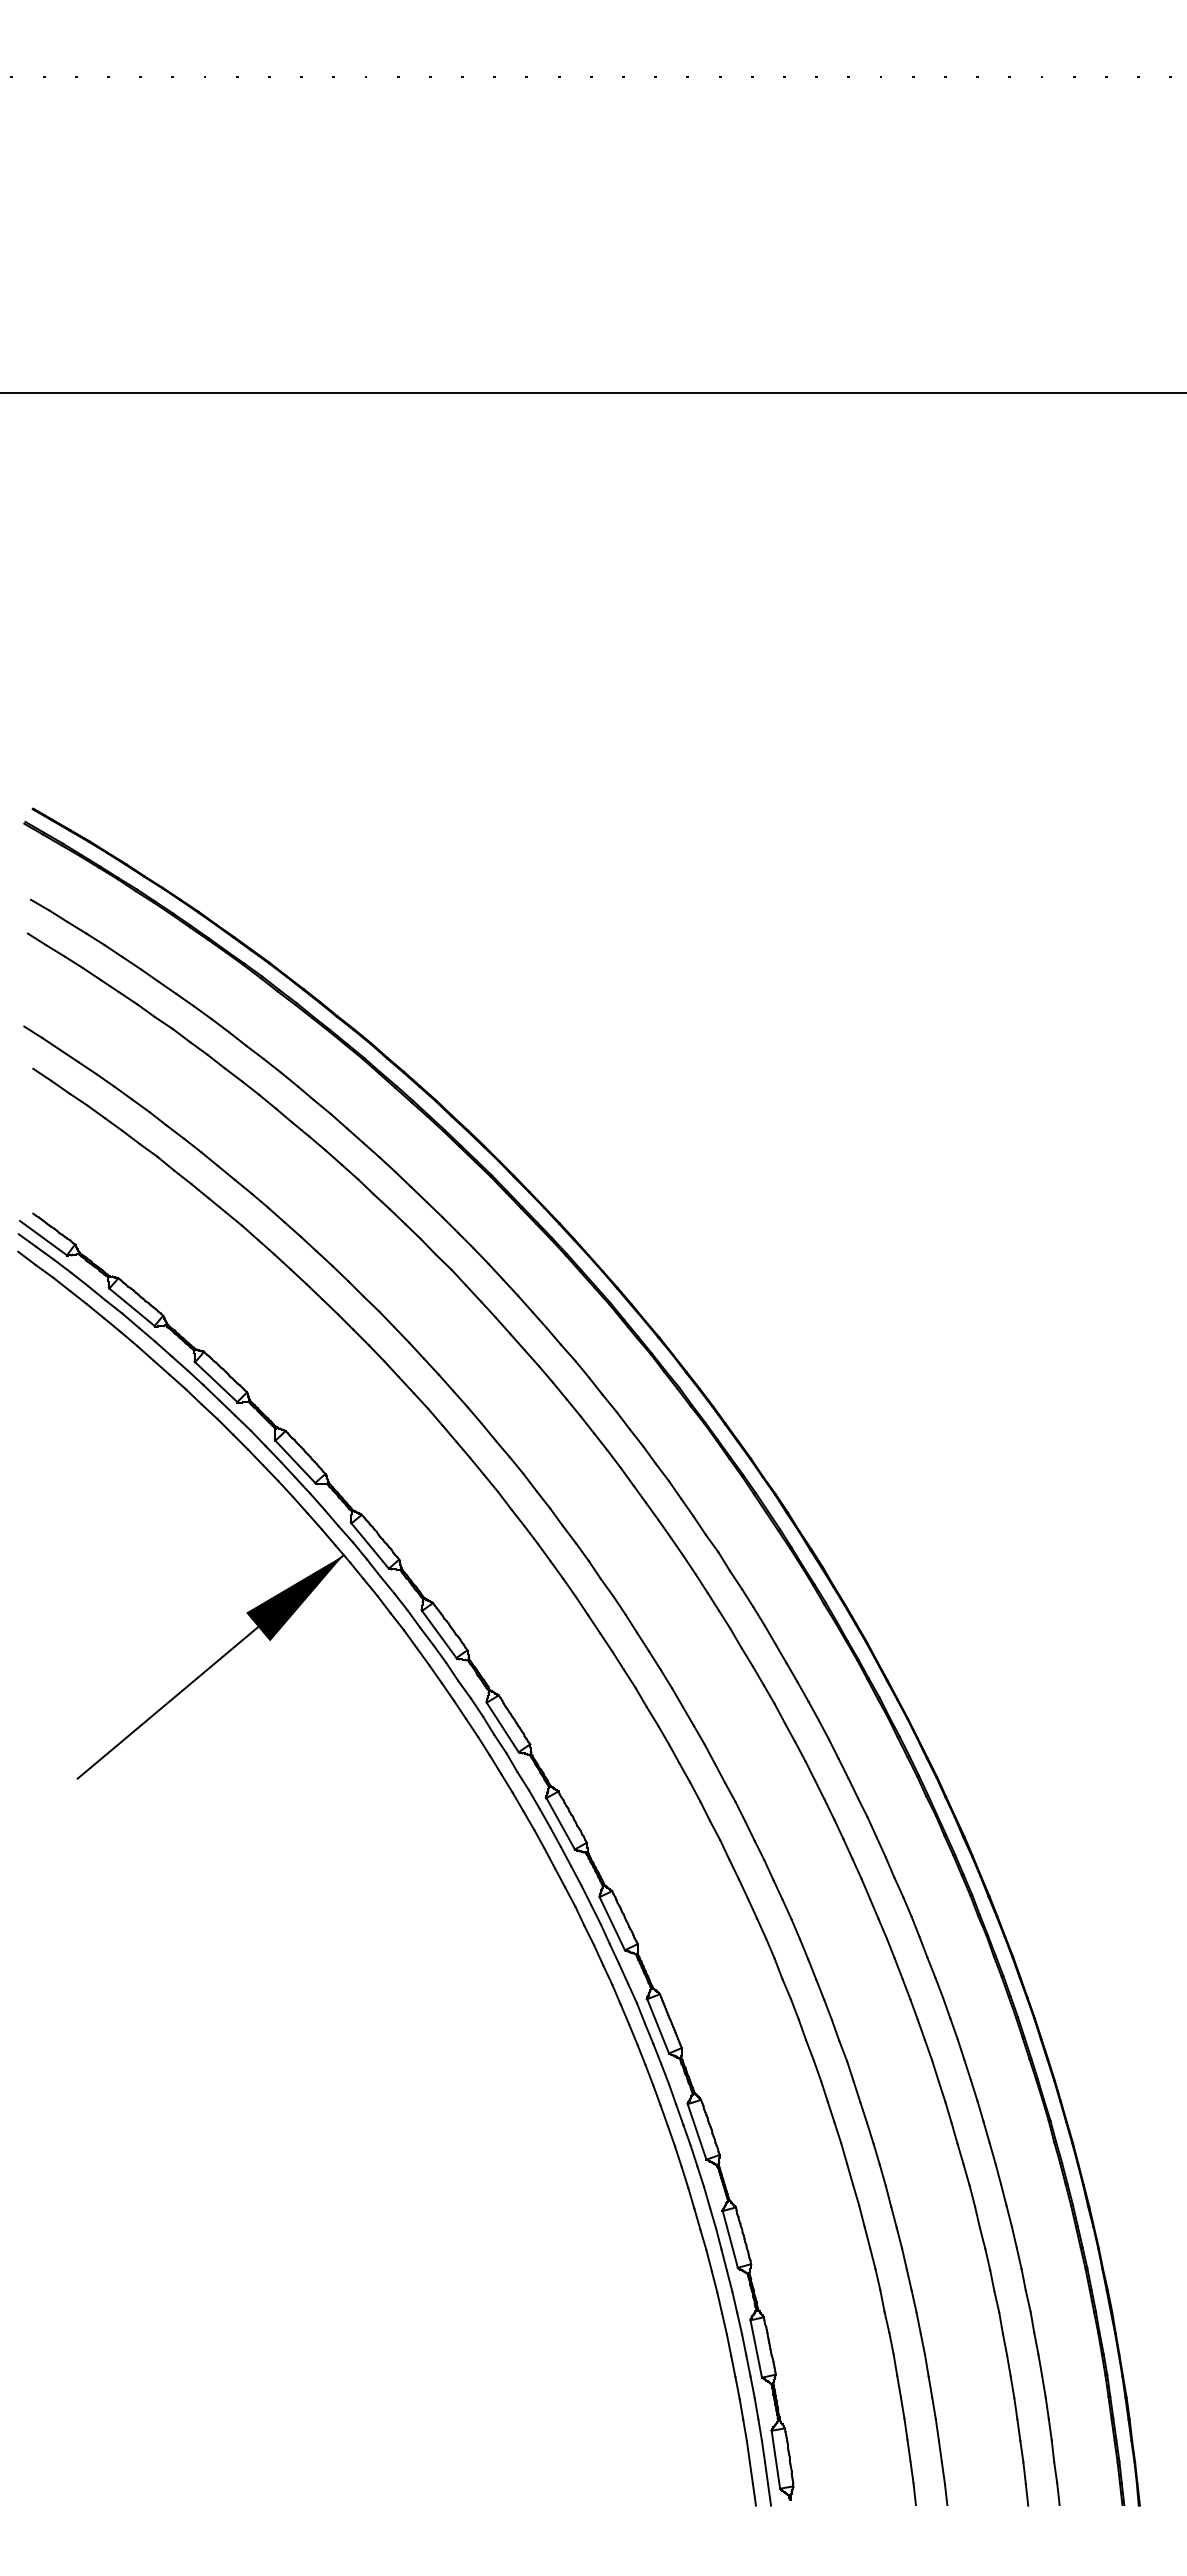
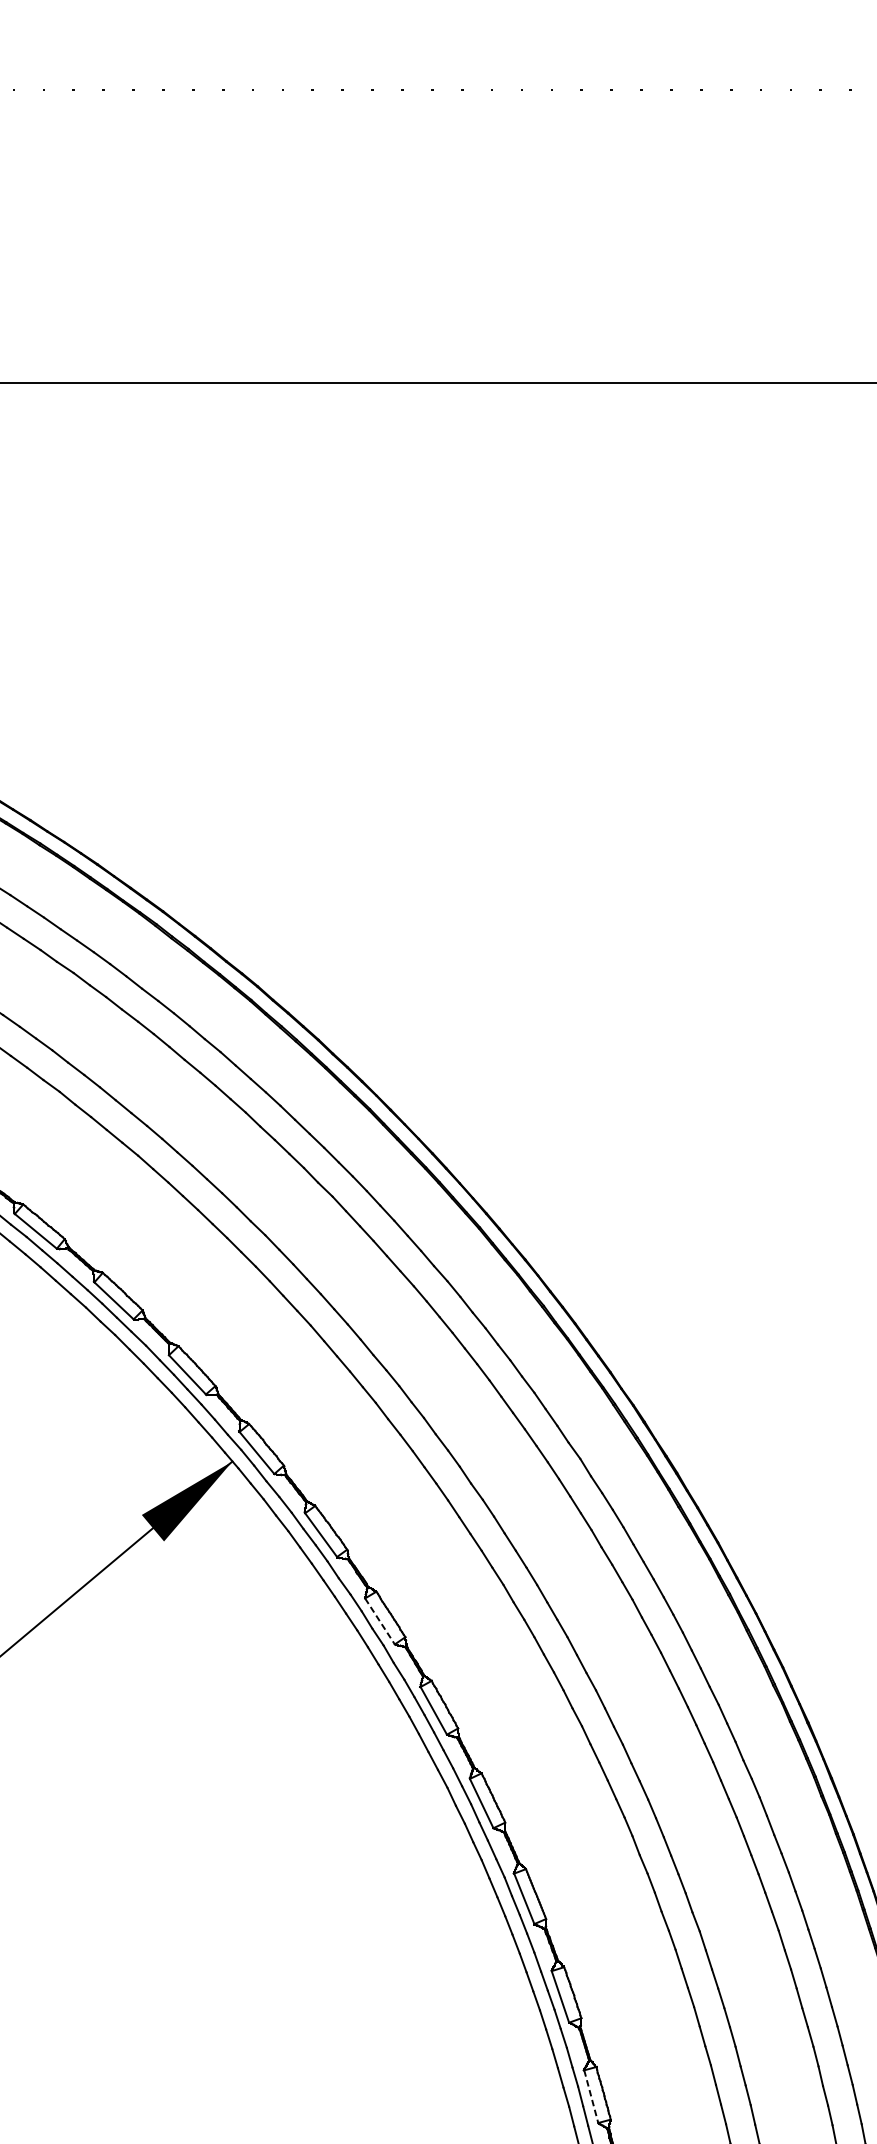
line: (502, 1727) -> (379, 1621), solid -> dashed
line: (730, 2239) -> (591, 2096), solid -> dashed

